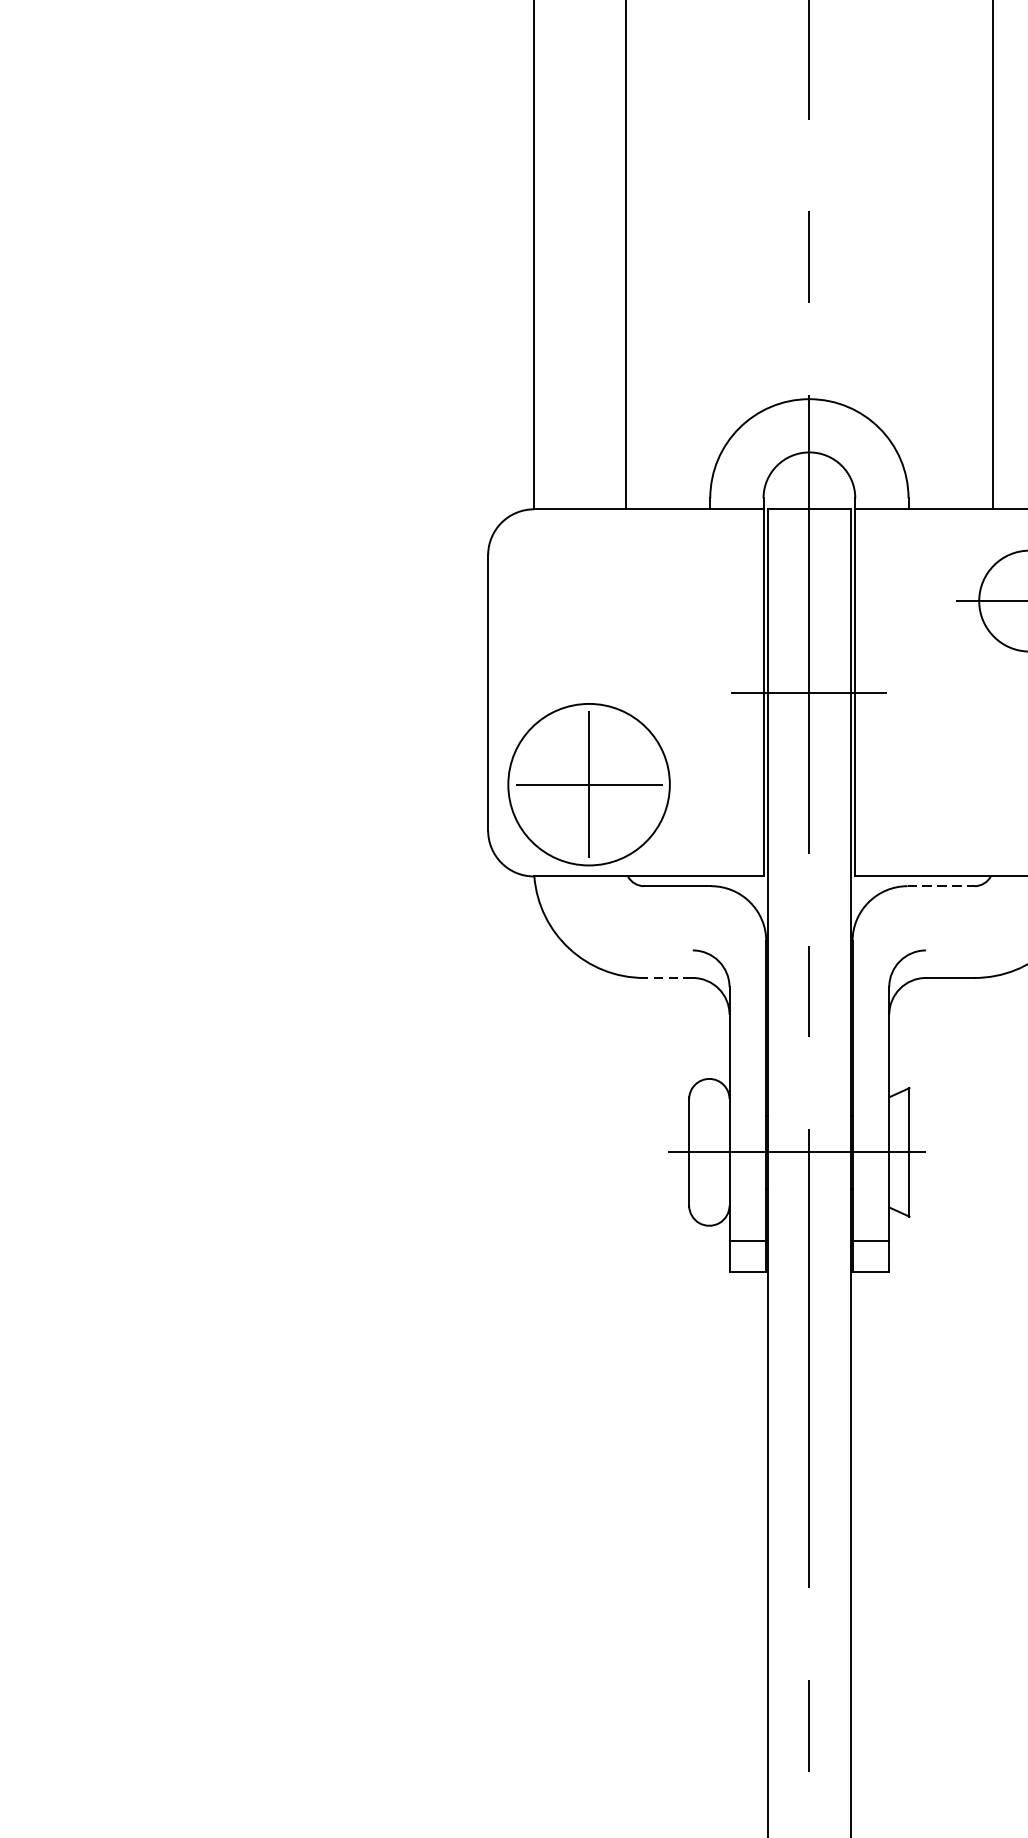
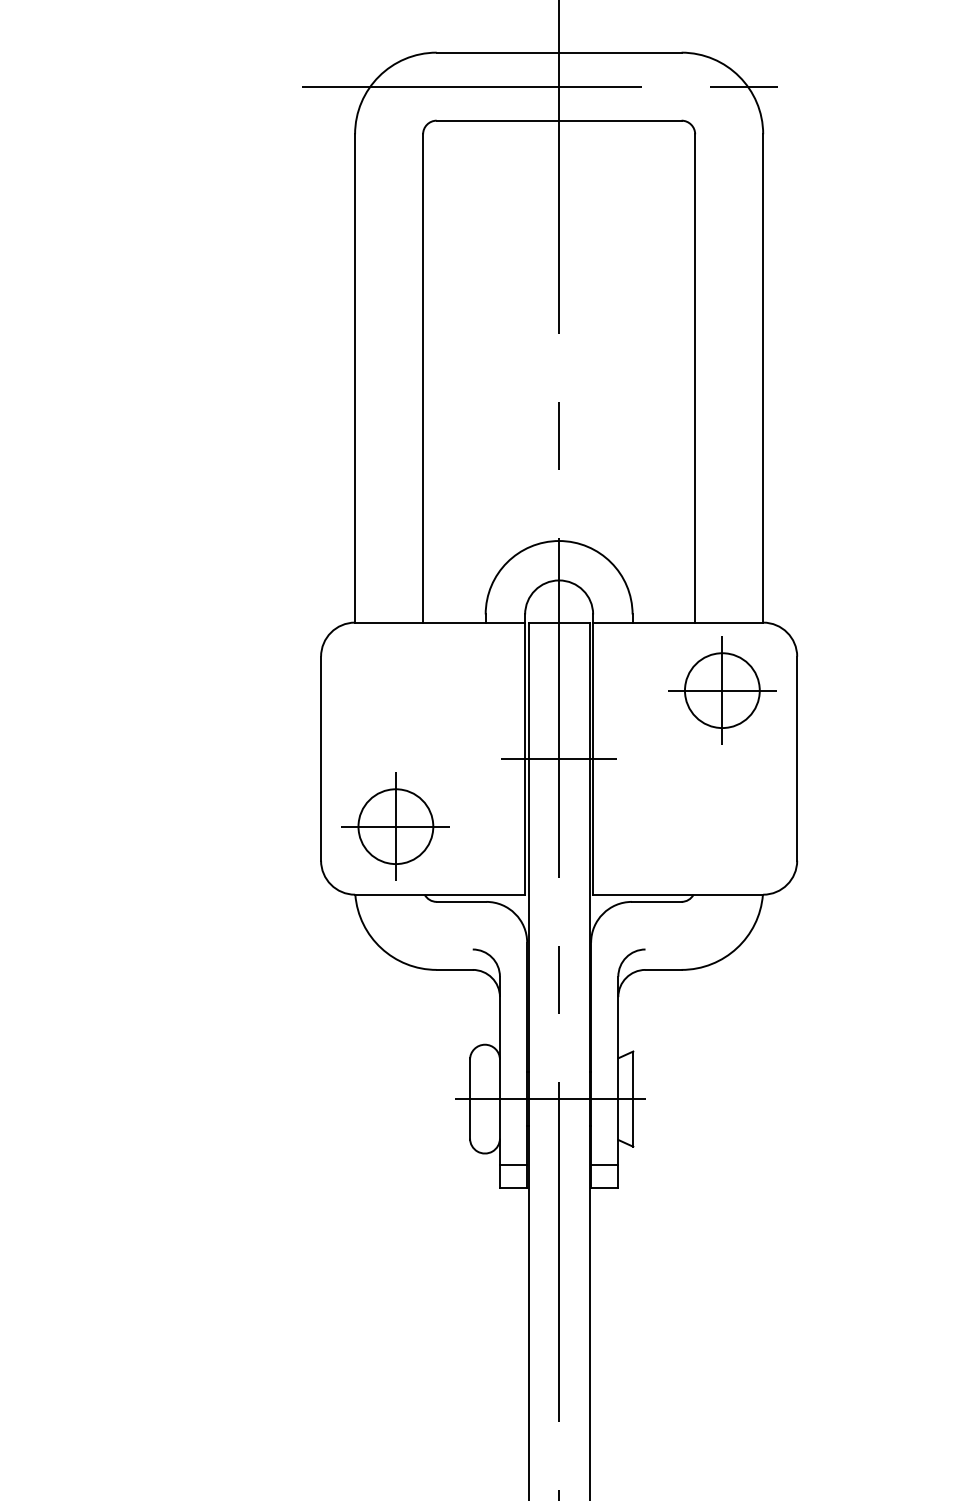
circle: (588, 784) -> (395, 826), size x0.62
line: (940, 885) -> (656, 901), dashed -> solid
line: (668, 977) -> (454, 969), dashed -> solid

